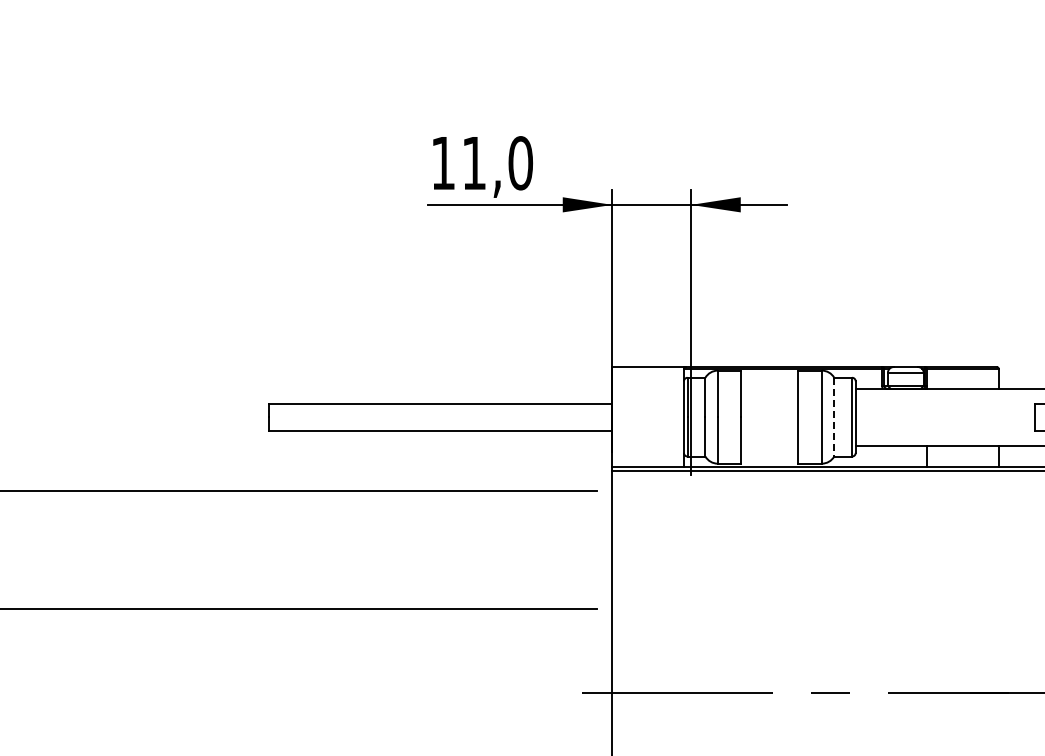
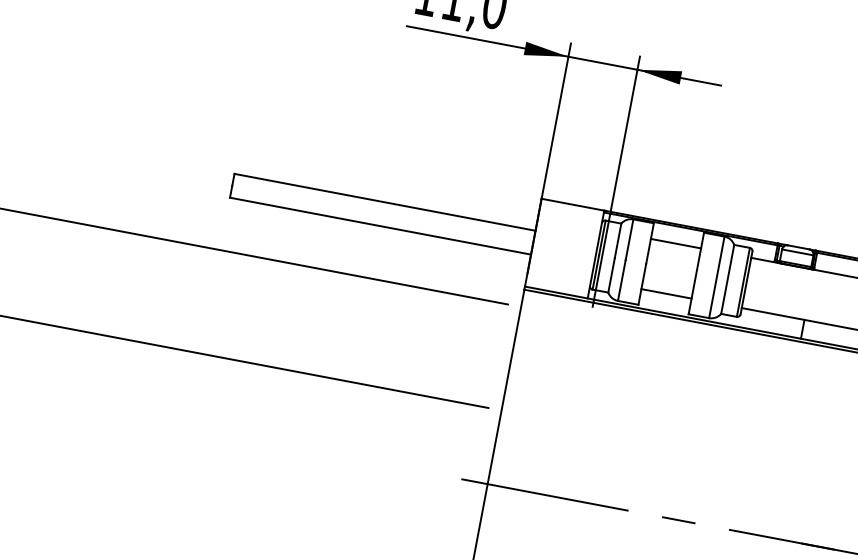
line: (769, 388) -> (675, 243), added
line: (834, 417) -> (727, 279), dashed -> solid
line: (769, 445) -> (666, 293), added

